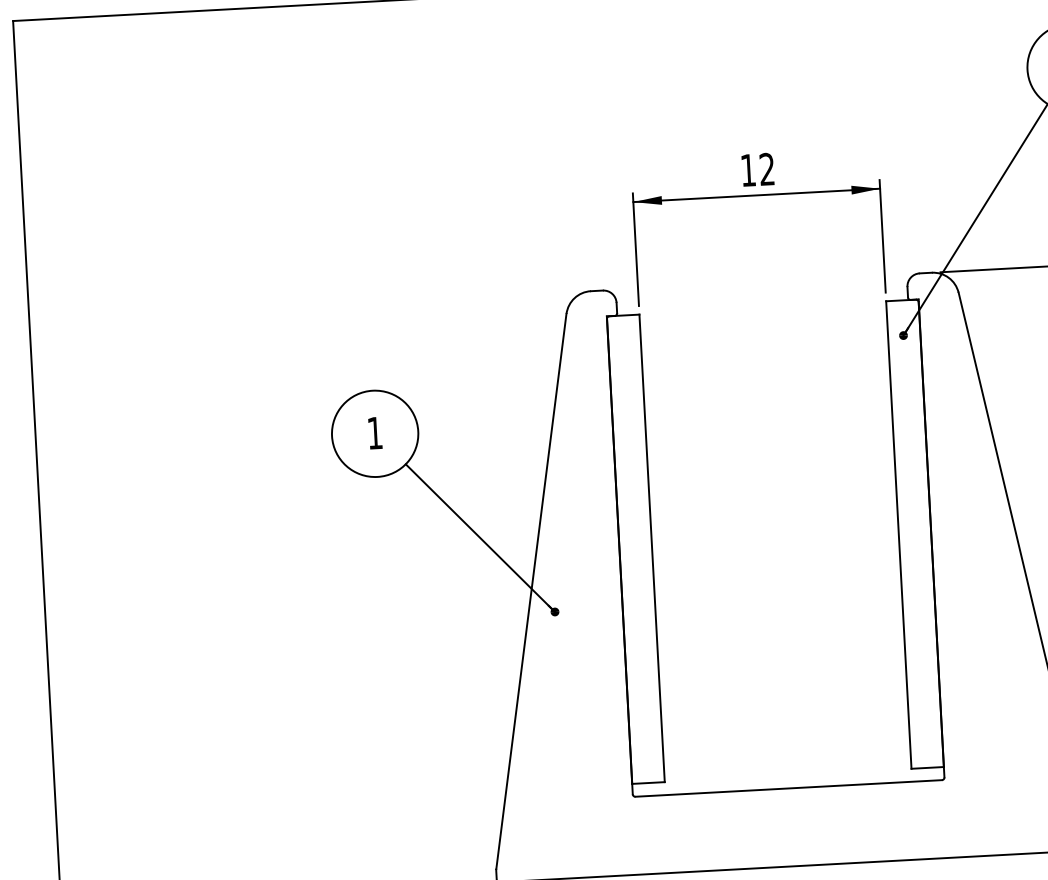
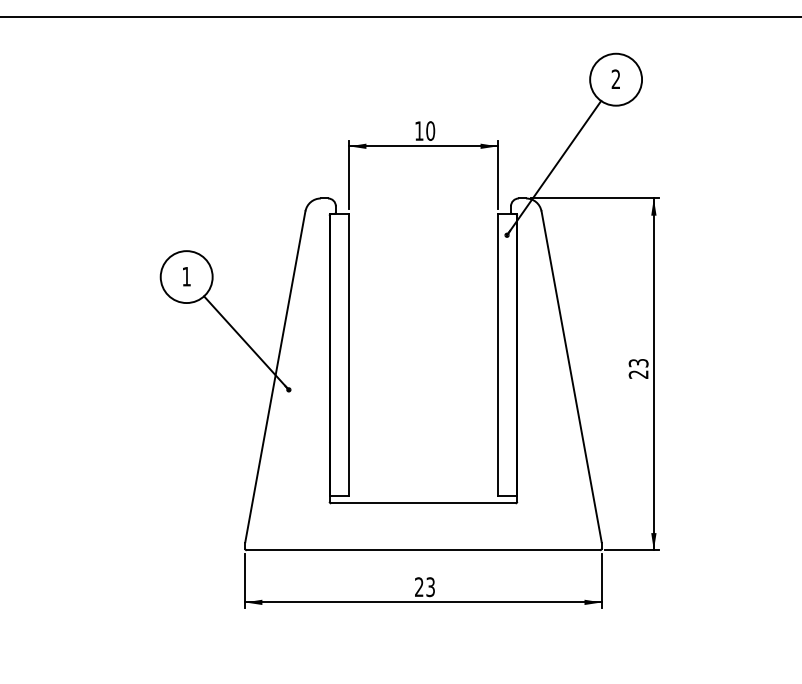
text: (766, 168) -> (430, 130), 12 -> 10

